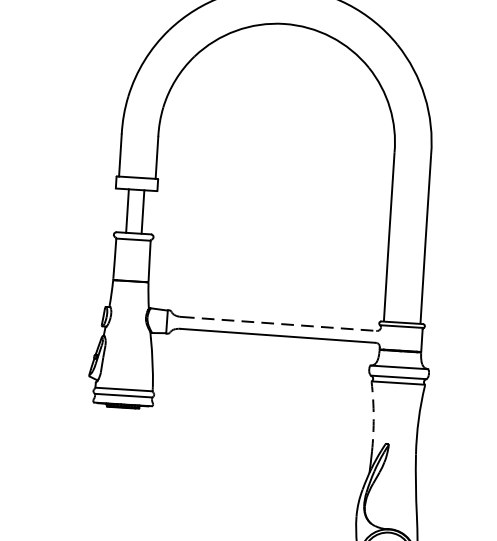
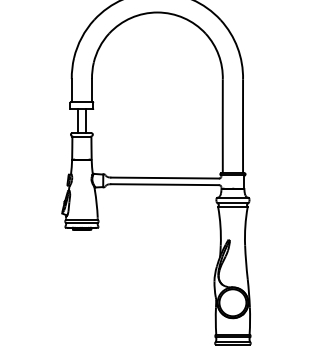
line: (279, 324) -> (165, 178), dashed -> solid
arc: (373, 417) -> (220, 226), dashed -> solid

